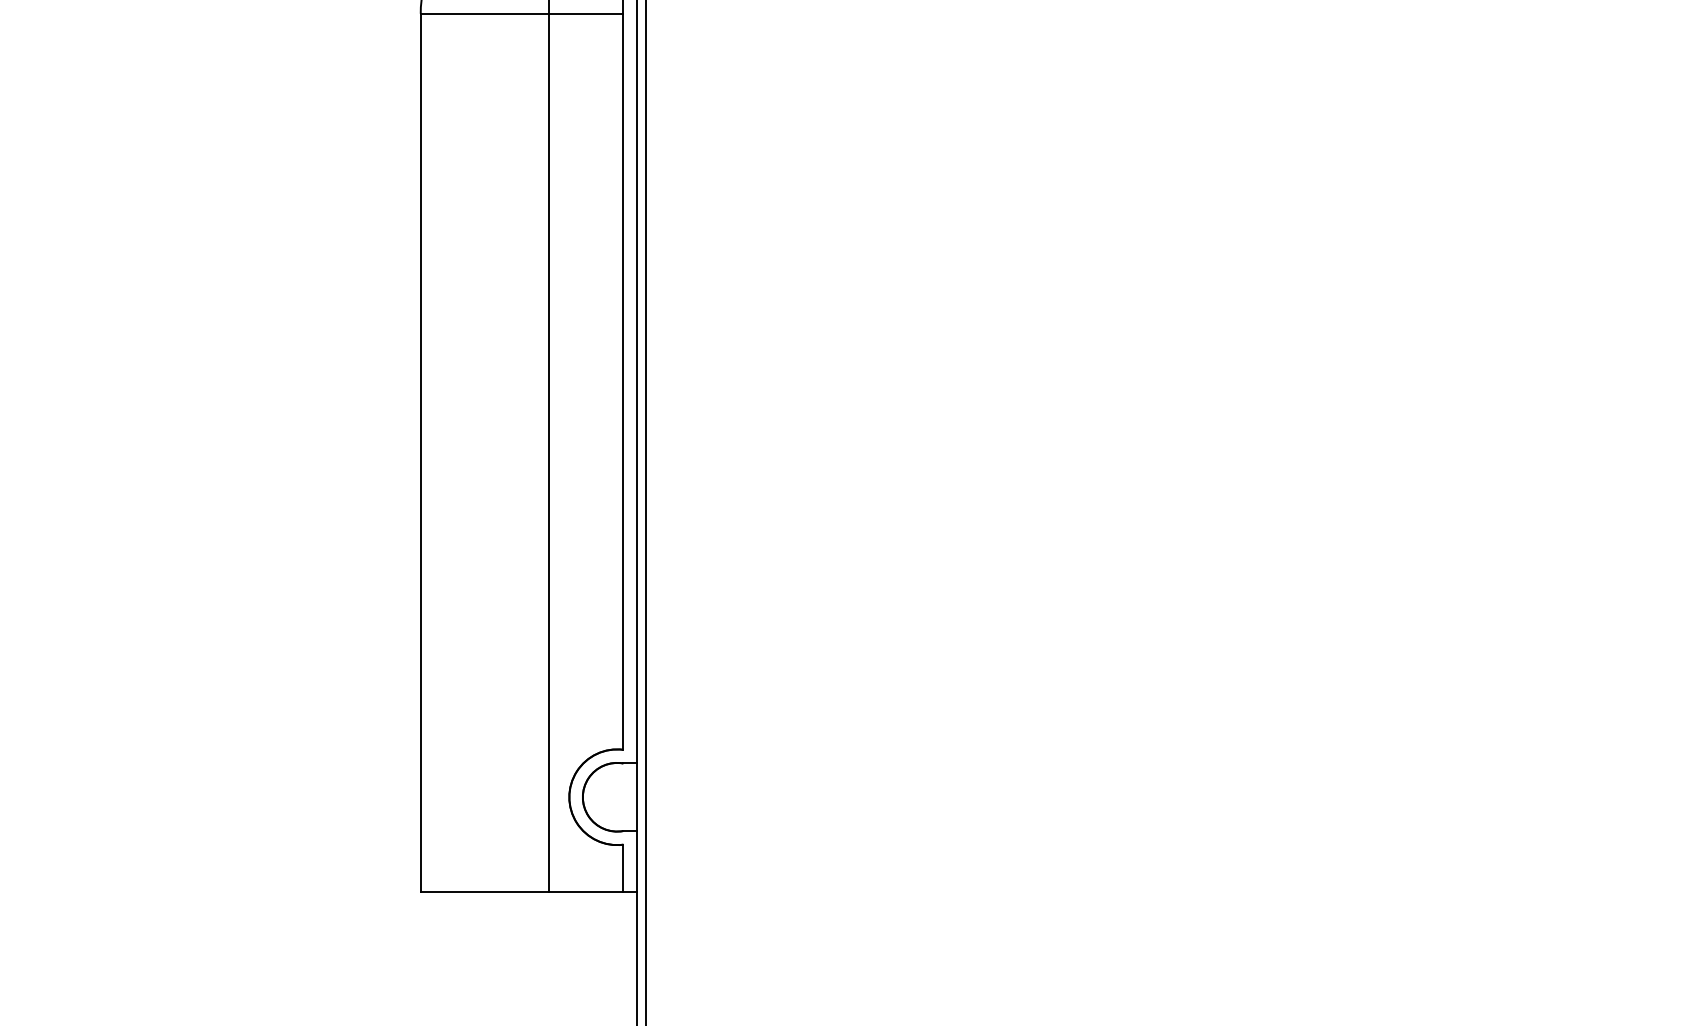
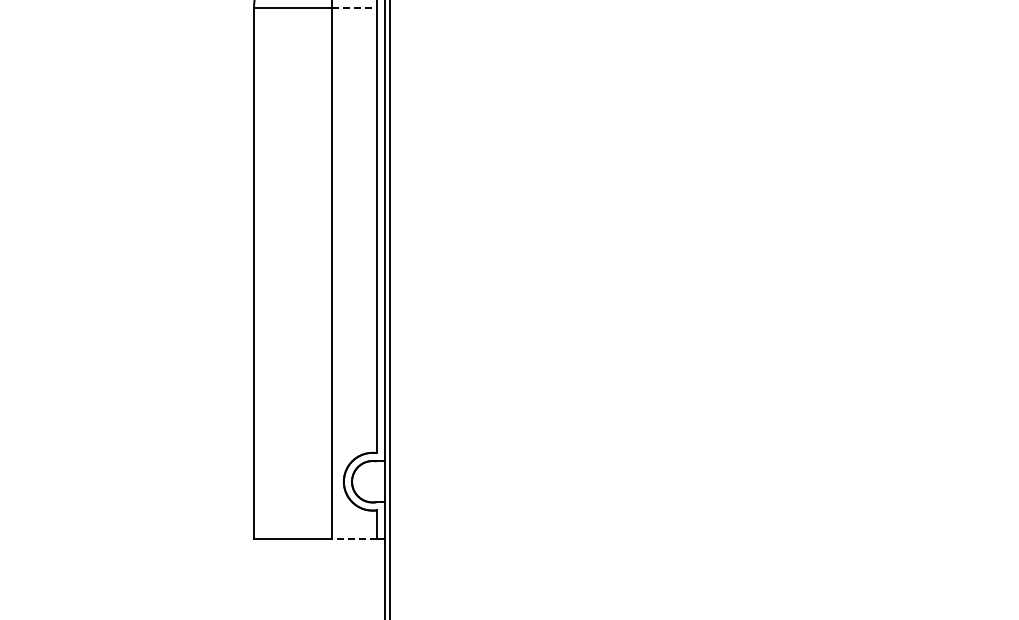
line: (586, 13) -> (354, 8), solid -> dashed
line: (585, 891) -> (353, 538), solid -> dashed

